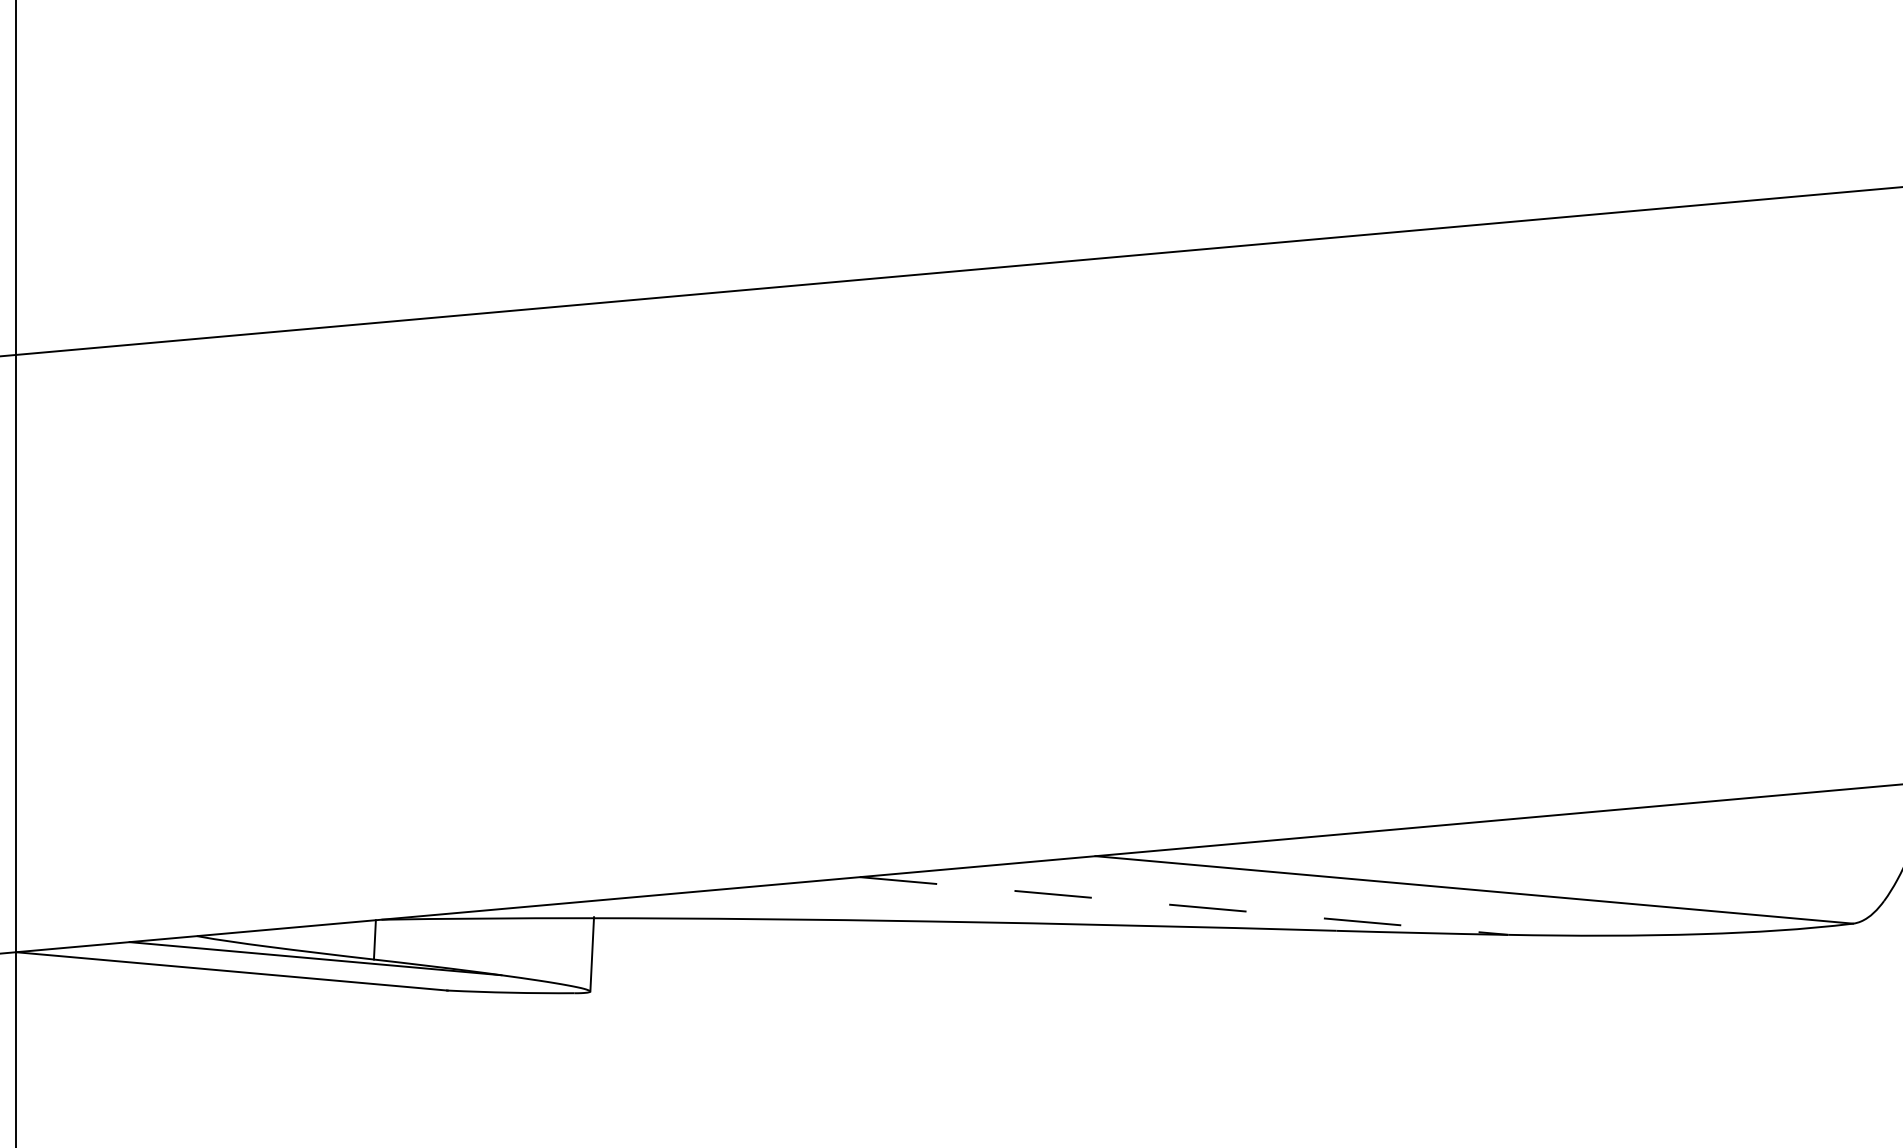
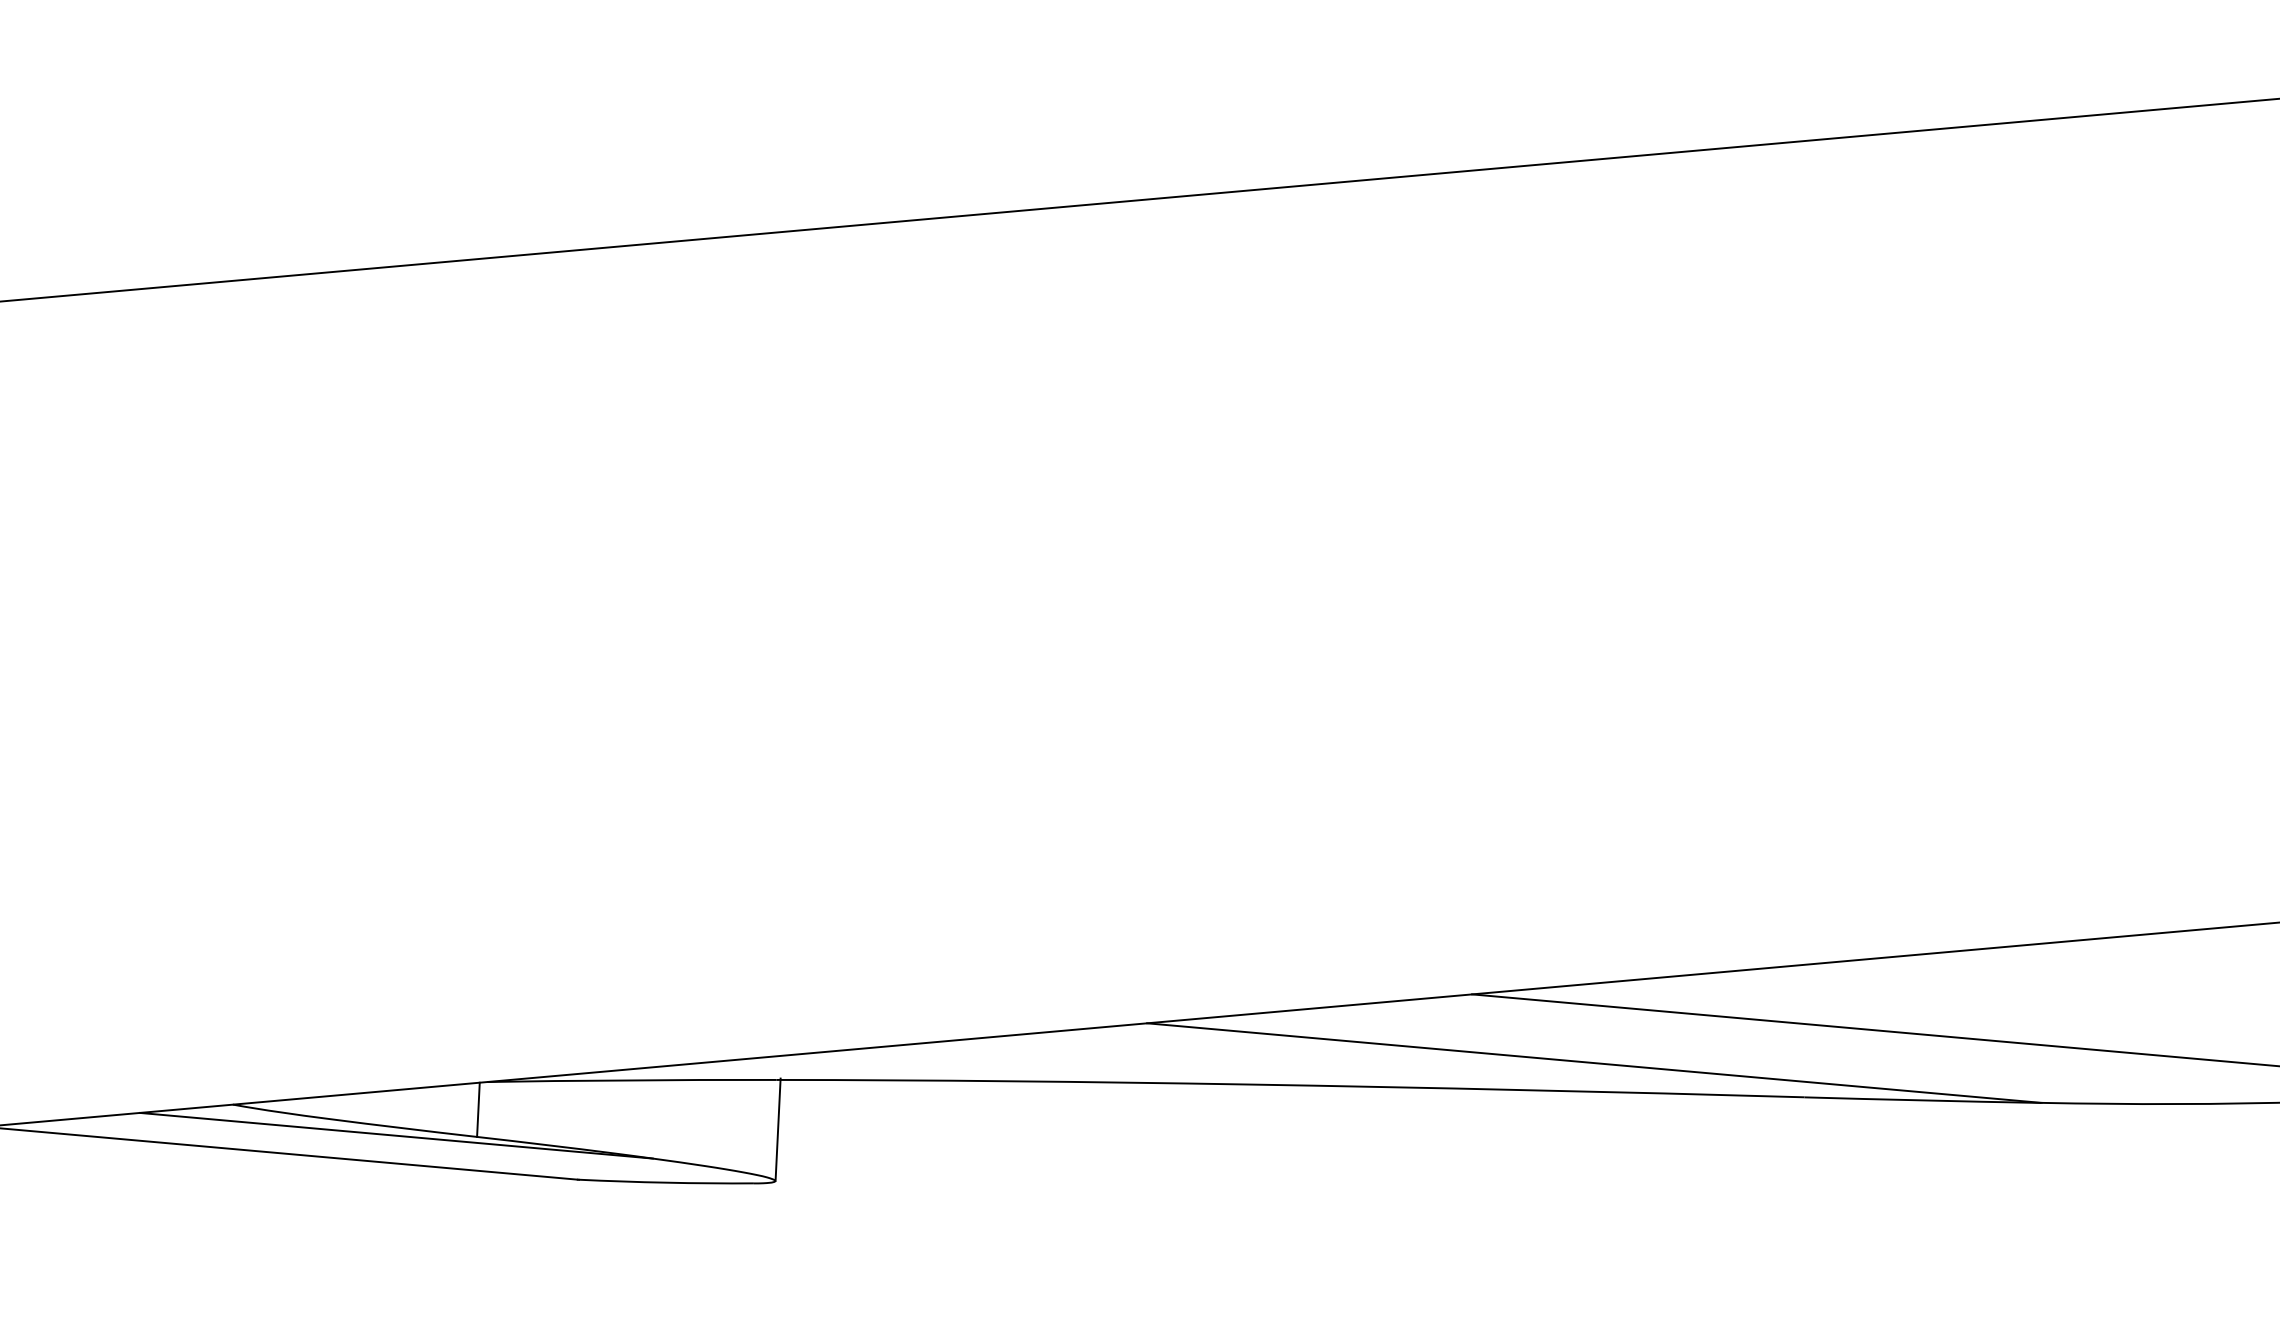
line: (1184, 906) -> (1594, 1063), dashed -> solid

